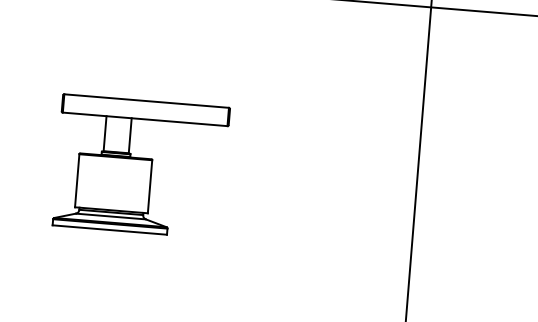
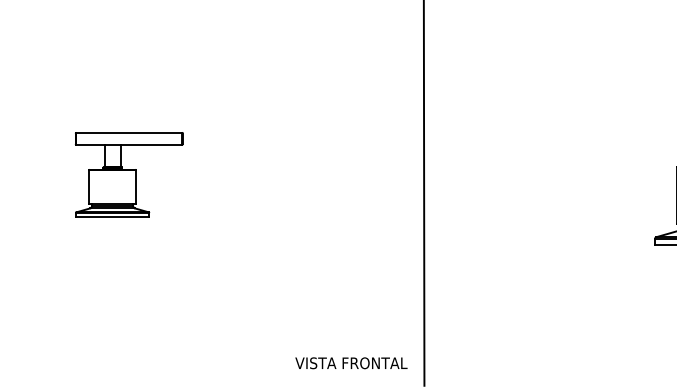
part: (141, 166) -> (129, 174), size x0.6

